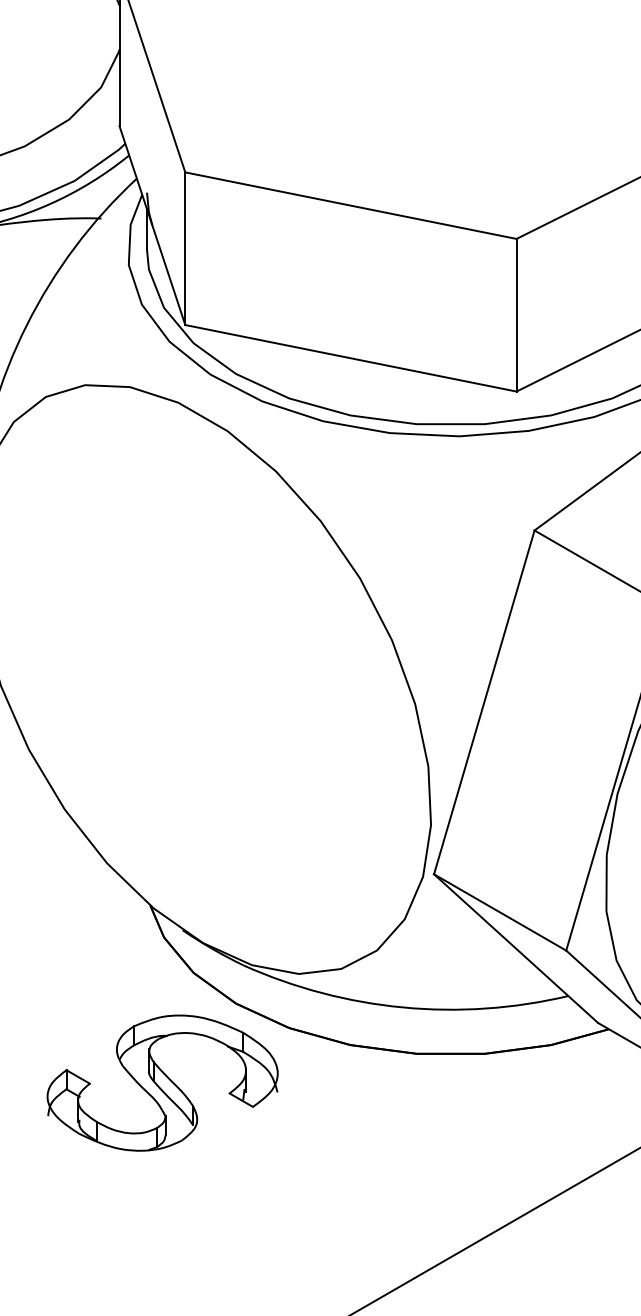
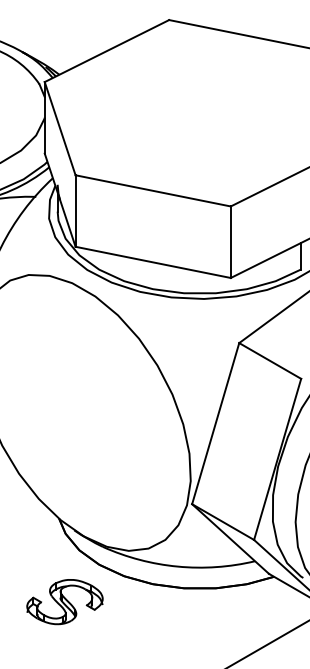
part: (161, 1081) -> (64, 601), size x0.7

